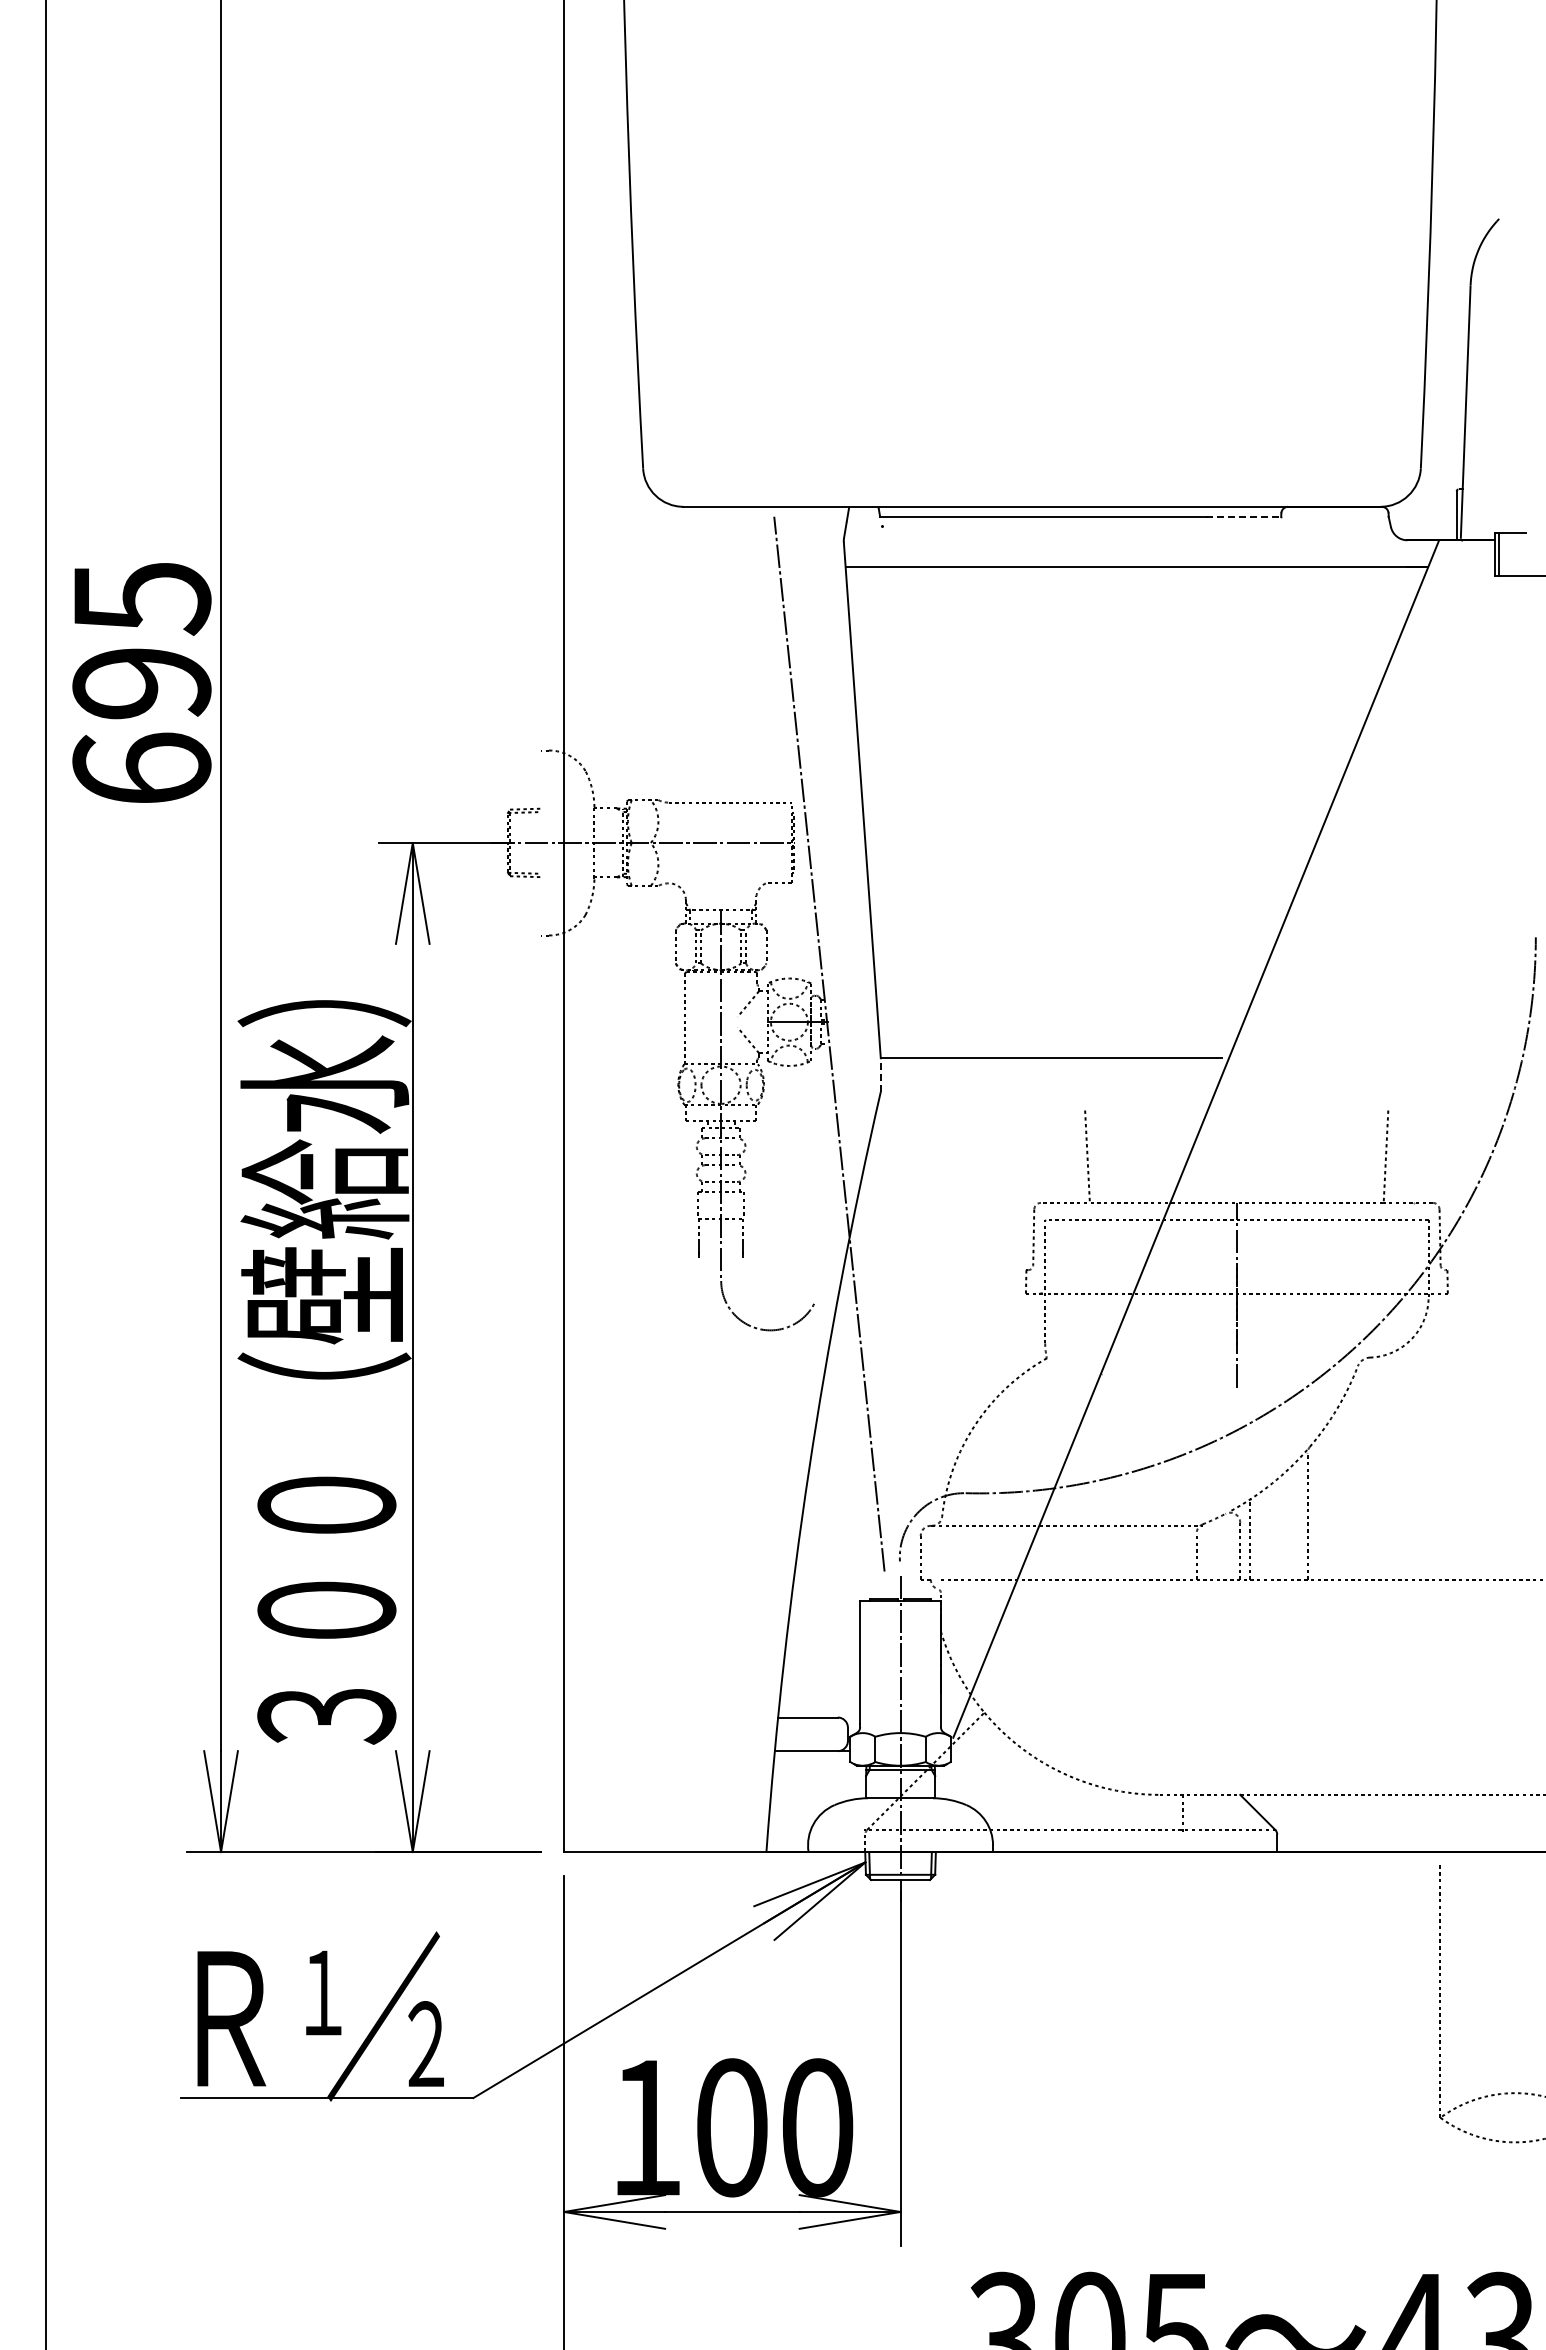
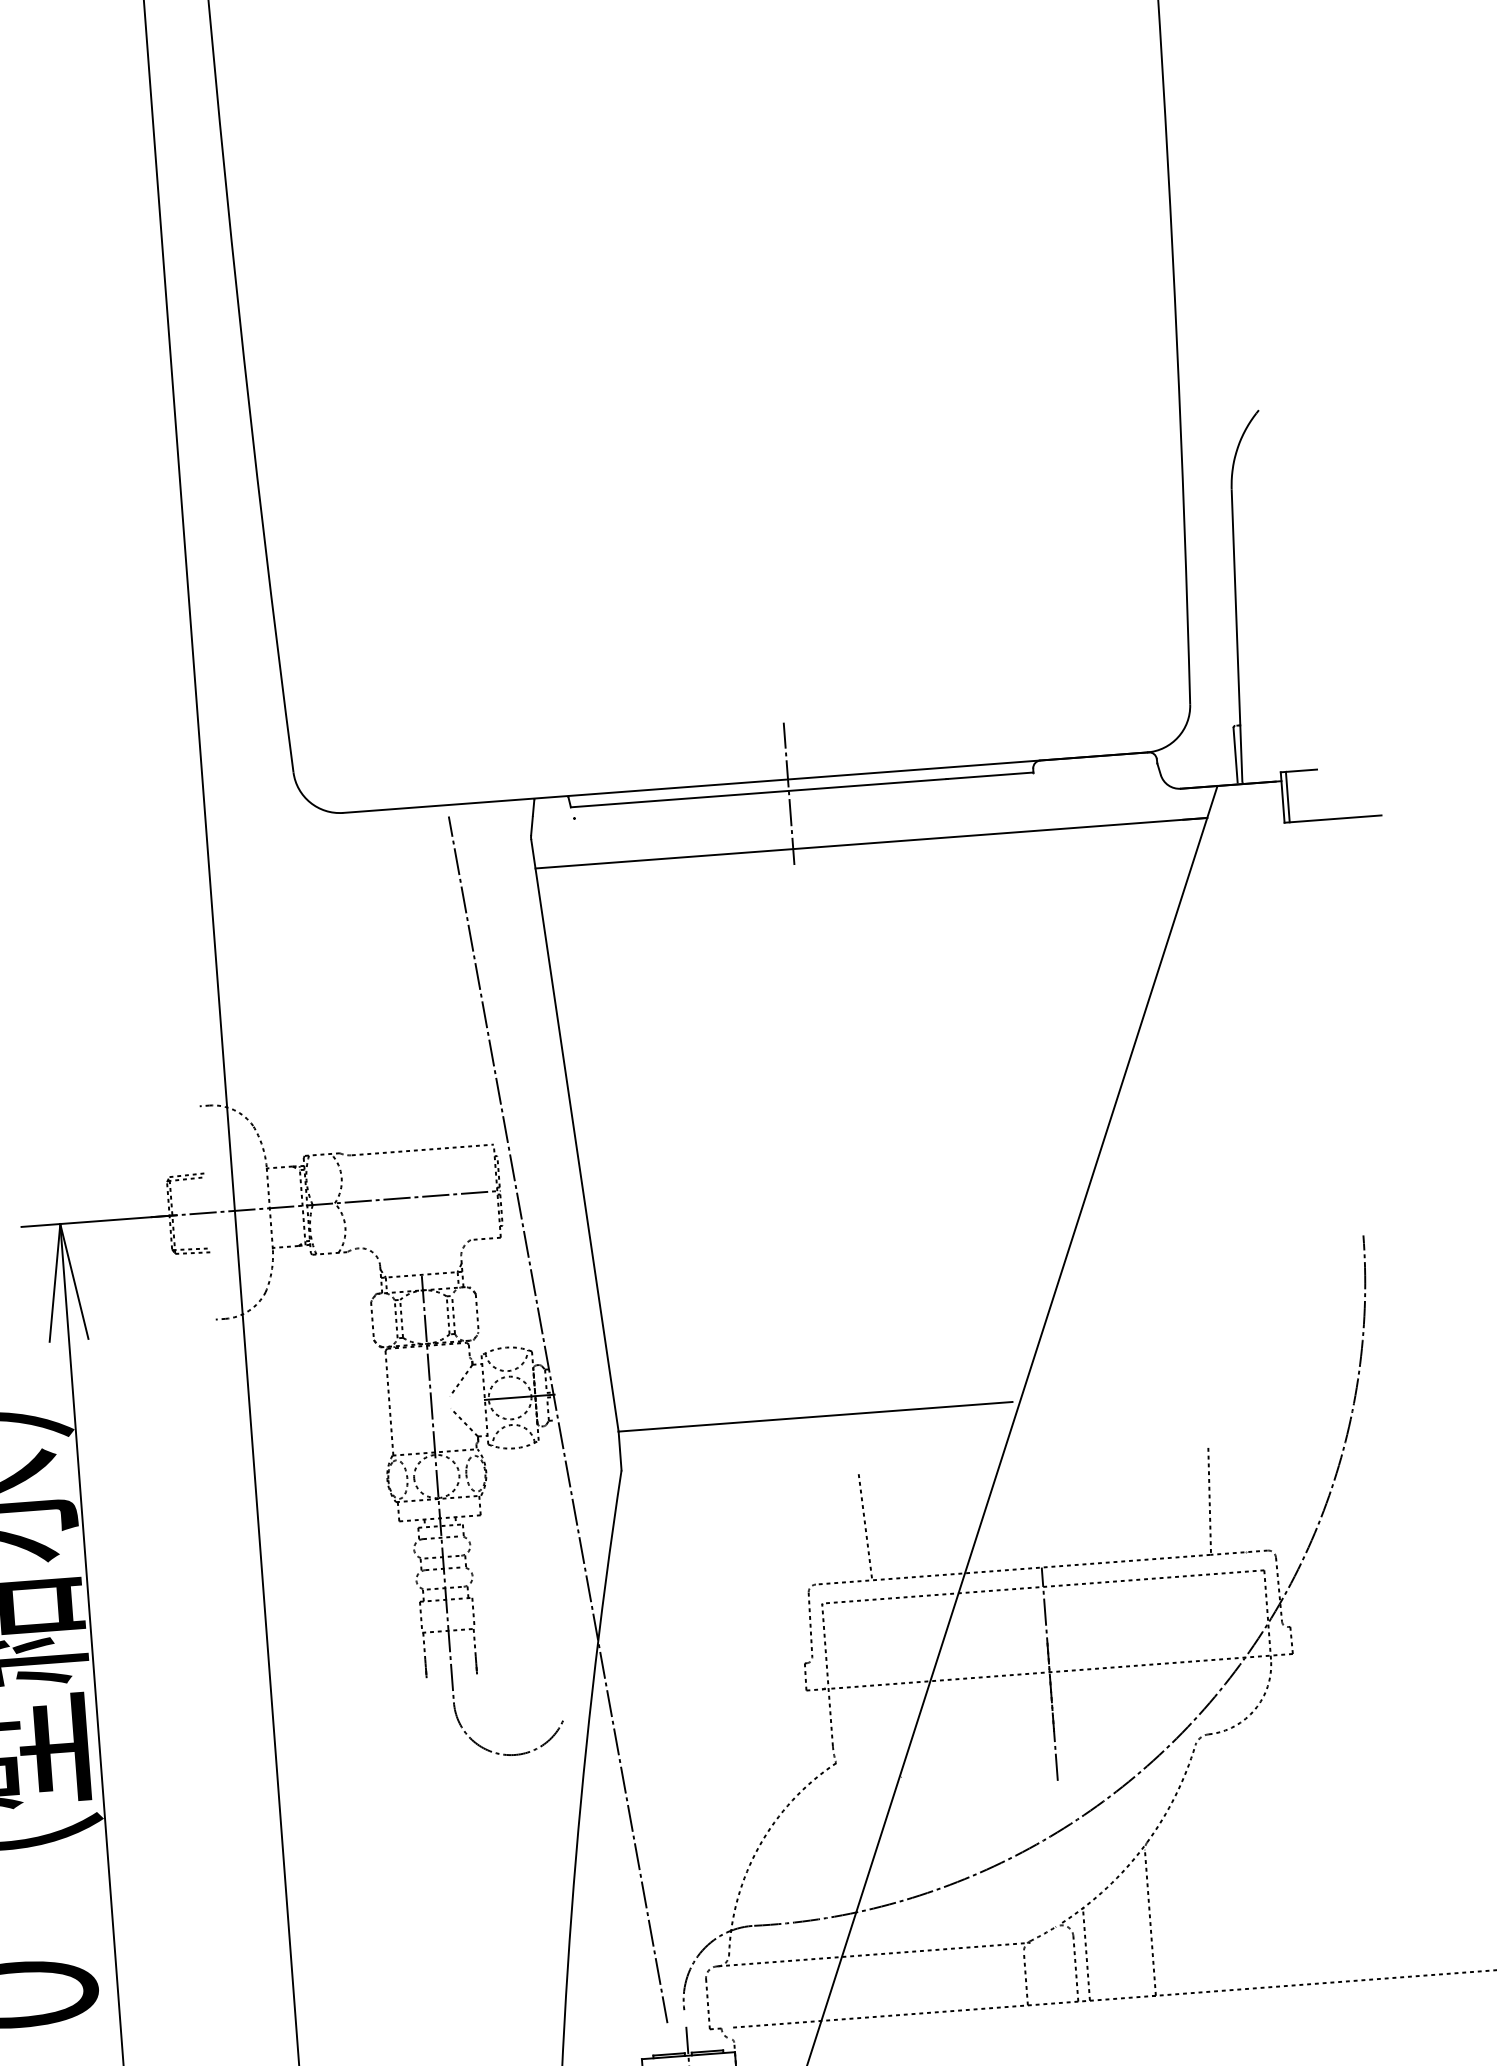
line: (1243, 516) -> (989, 775), dashed -> solid
line: (1069, 518) -> (789, 792), added
line: (880, 1075) -> (619, 1451), dashed -> solid

